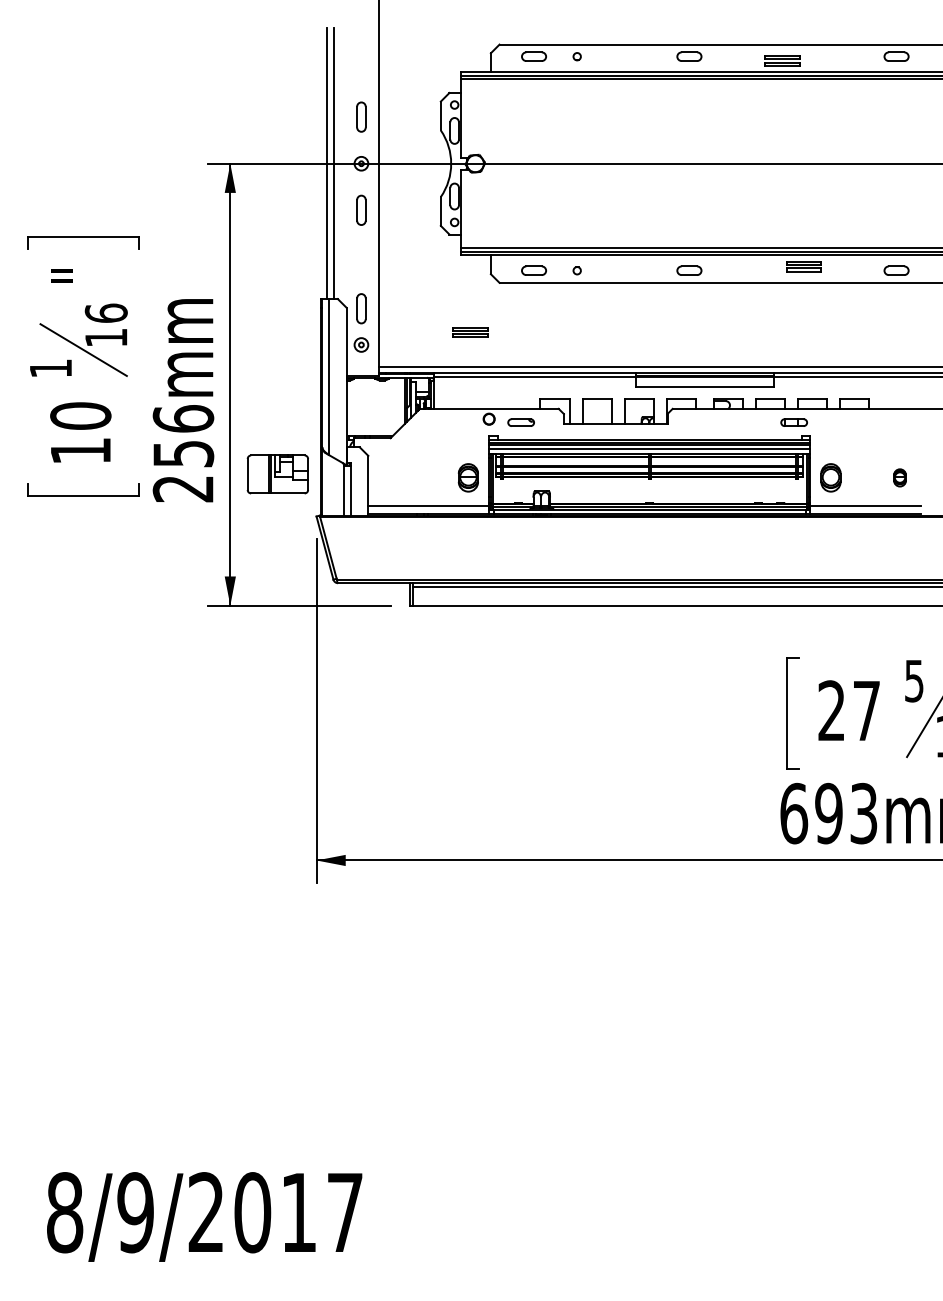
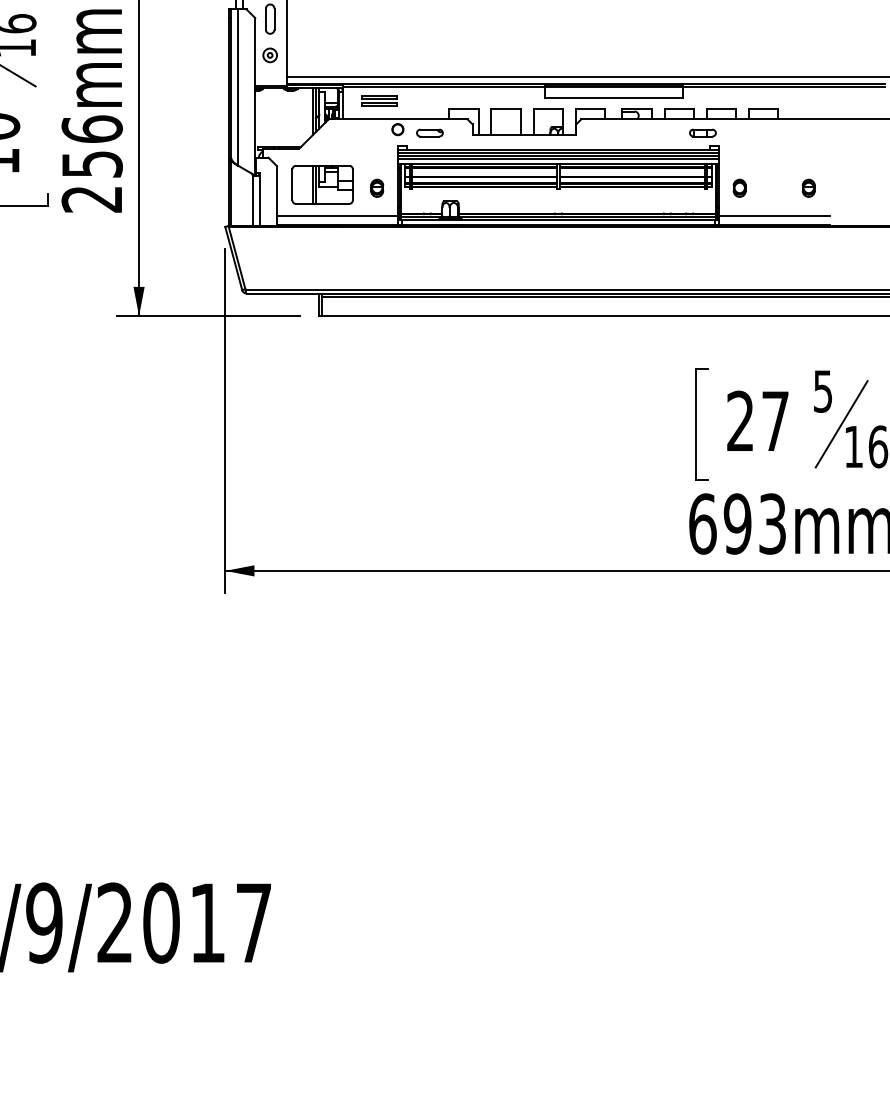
part: (470, 332) -> (379, 100), moved
part: (277, 474) -> (322, 184), moved
part: (468, 477) -> (377, 187), size x0.62
part: (830, 477) -> (739, 187), size x0.62

